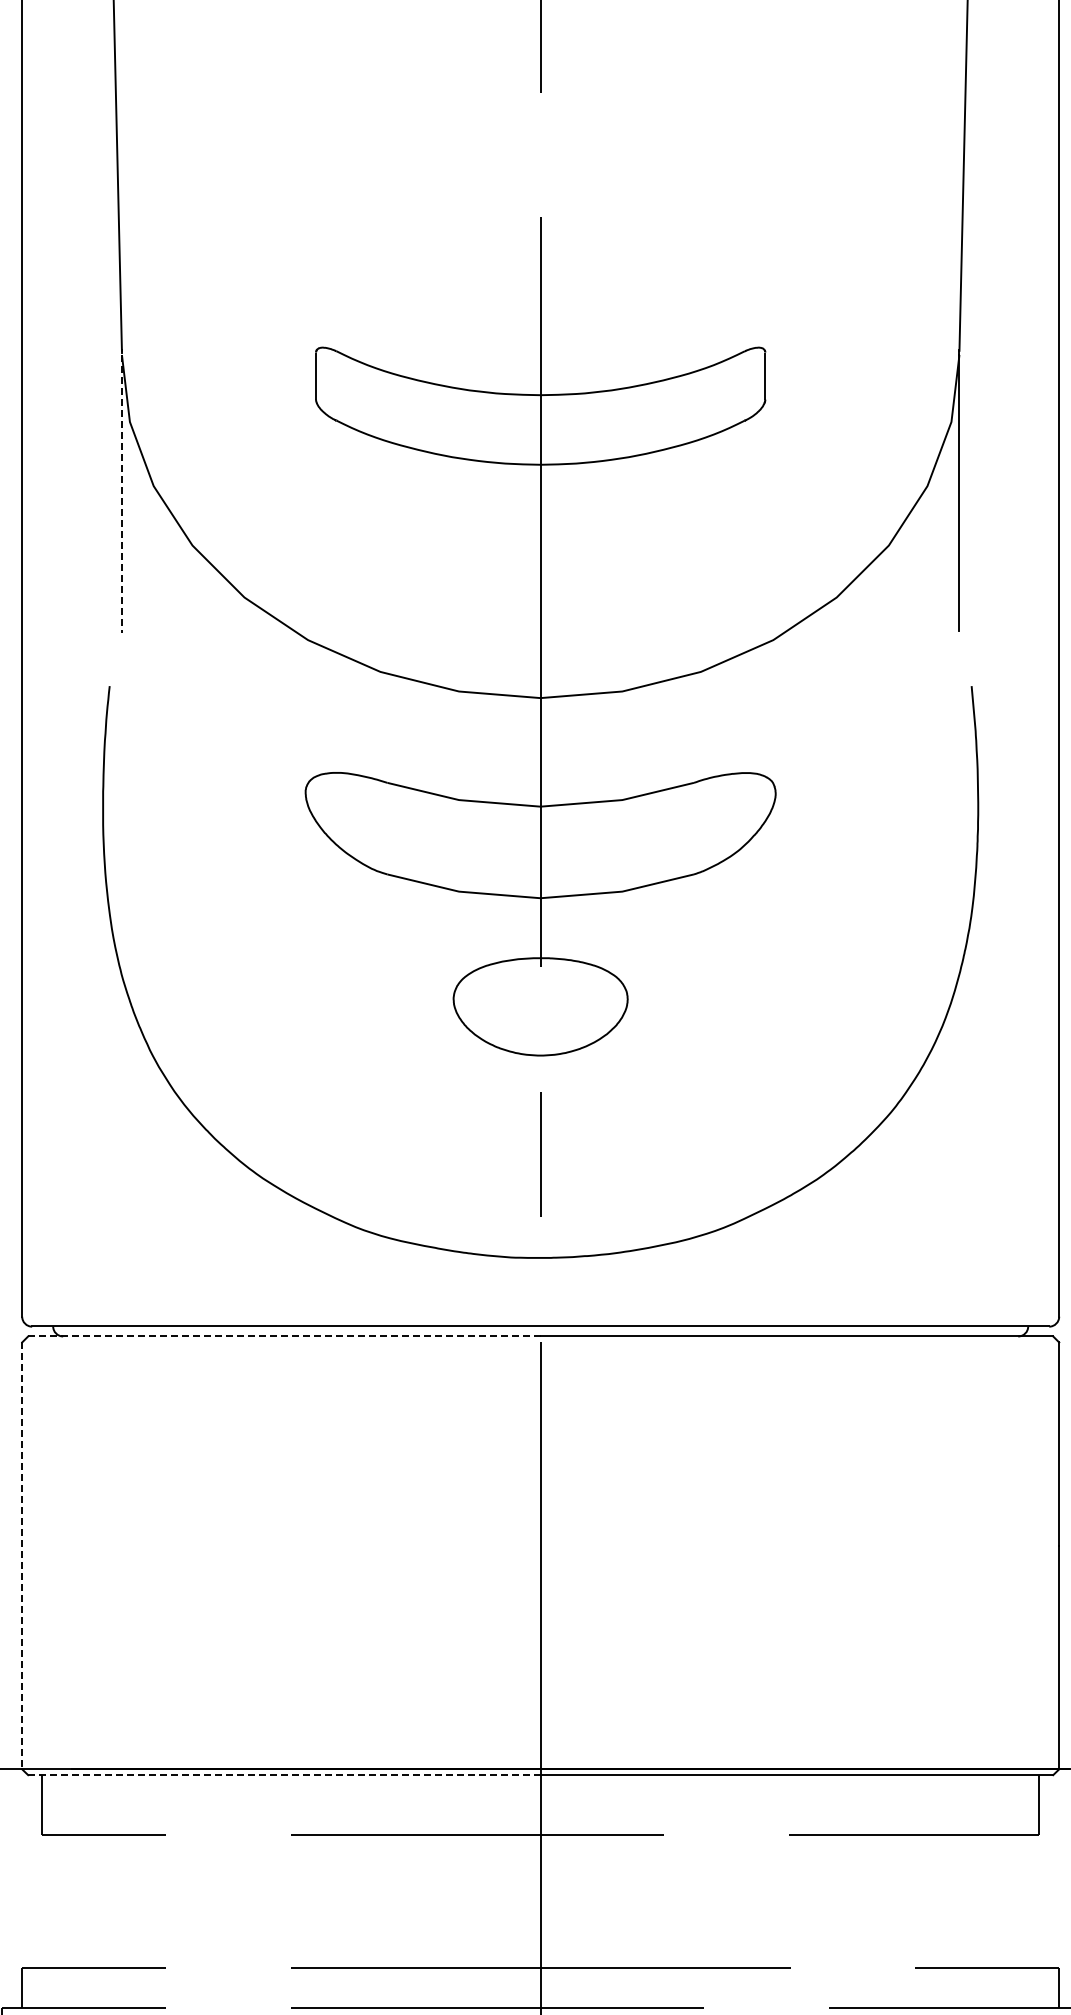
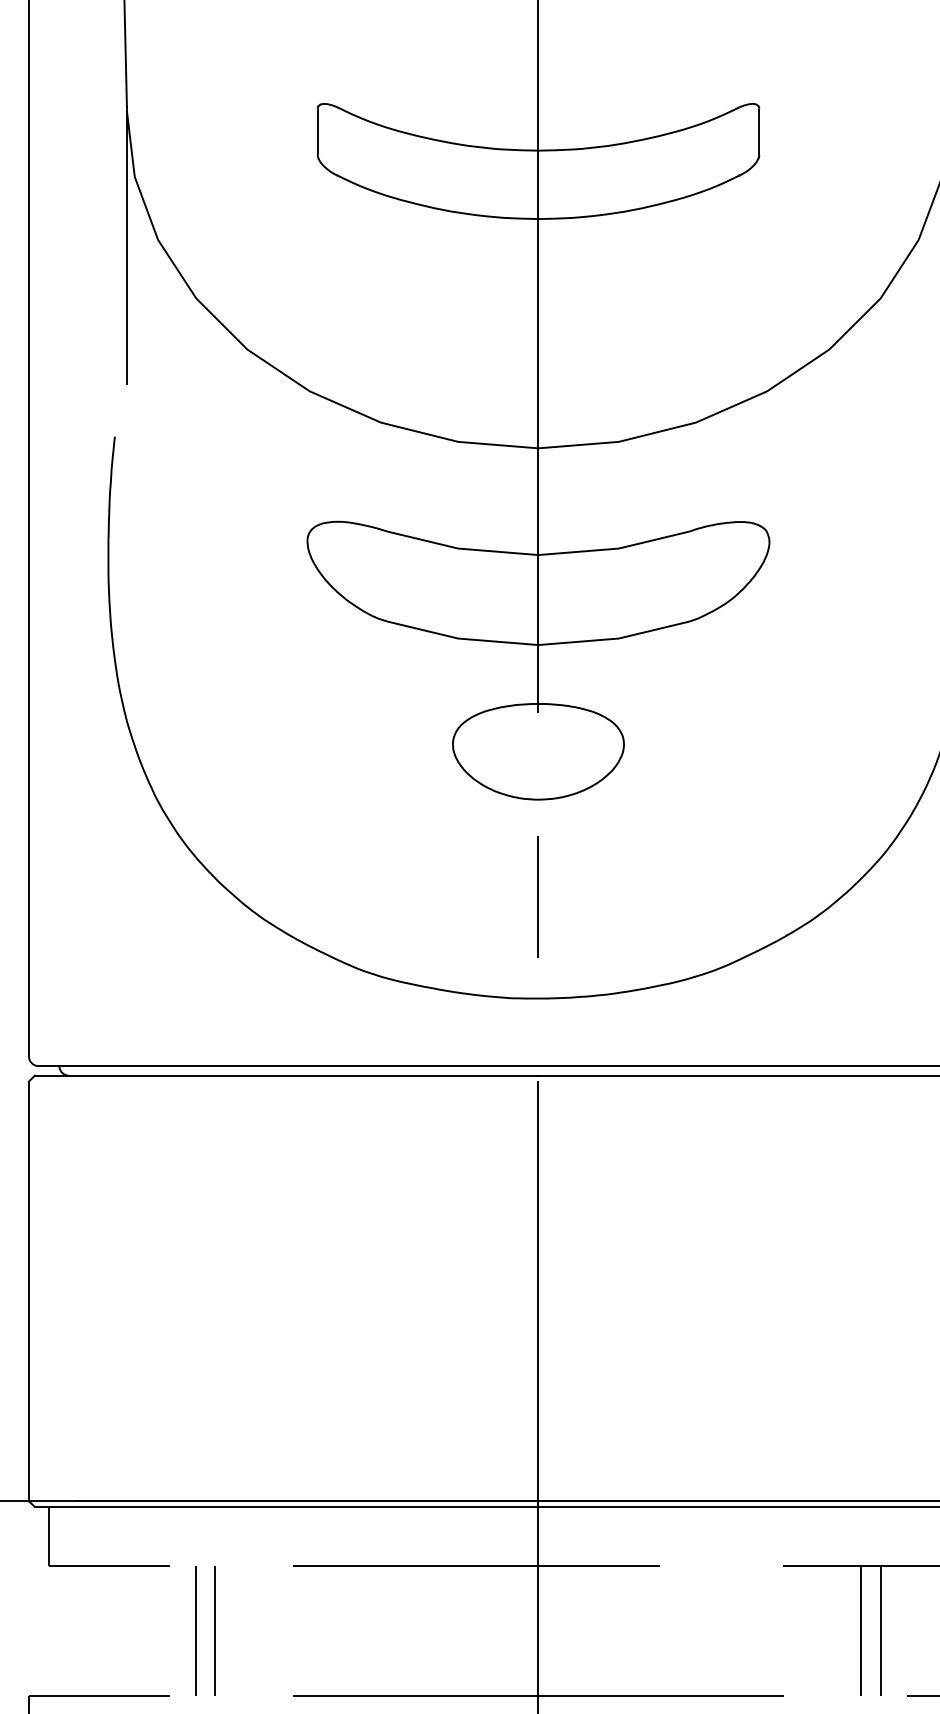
line: (121, 493) -> (126, 247), dashed -> solid
line: (283, 1336) -> (285, 1075), dashed -> solid
line: (22, 1556) -> (29, 1291), dashed -> solid
line: (284, 1775) -> (286, 1507), dashed -> solid
line: (191, 1901) -> (195, 1631), added
line: (211, 1901) -> (214, 1631), added
line: (869, 1901) -> (861, 1631), added
line: (889, 1901) -> (881, 1631), added

